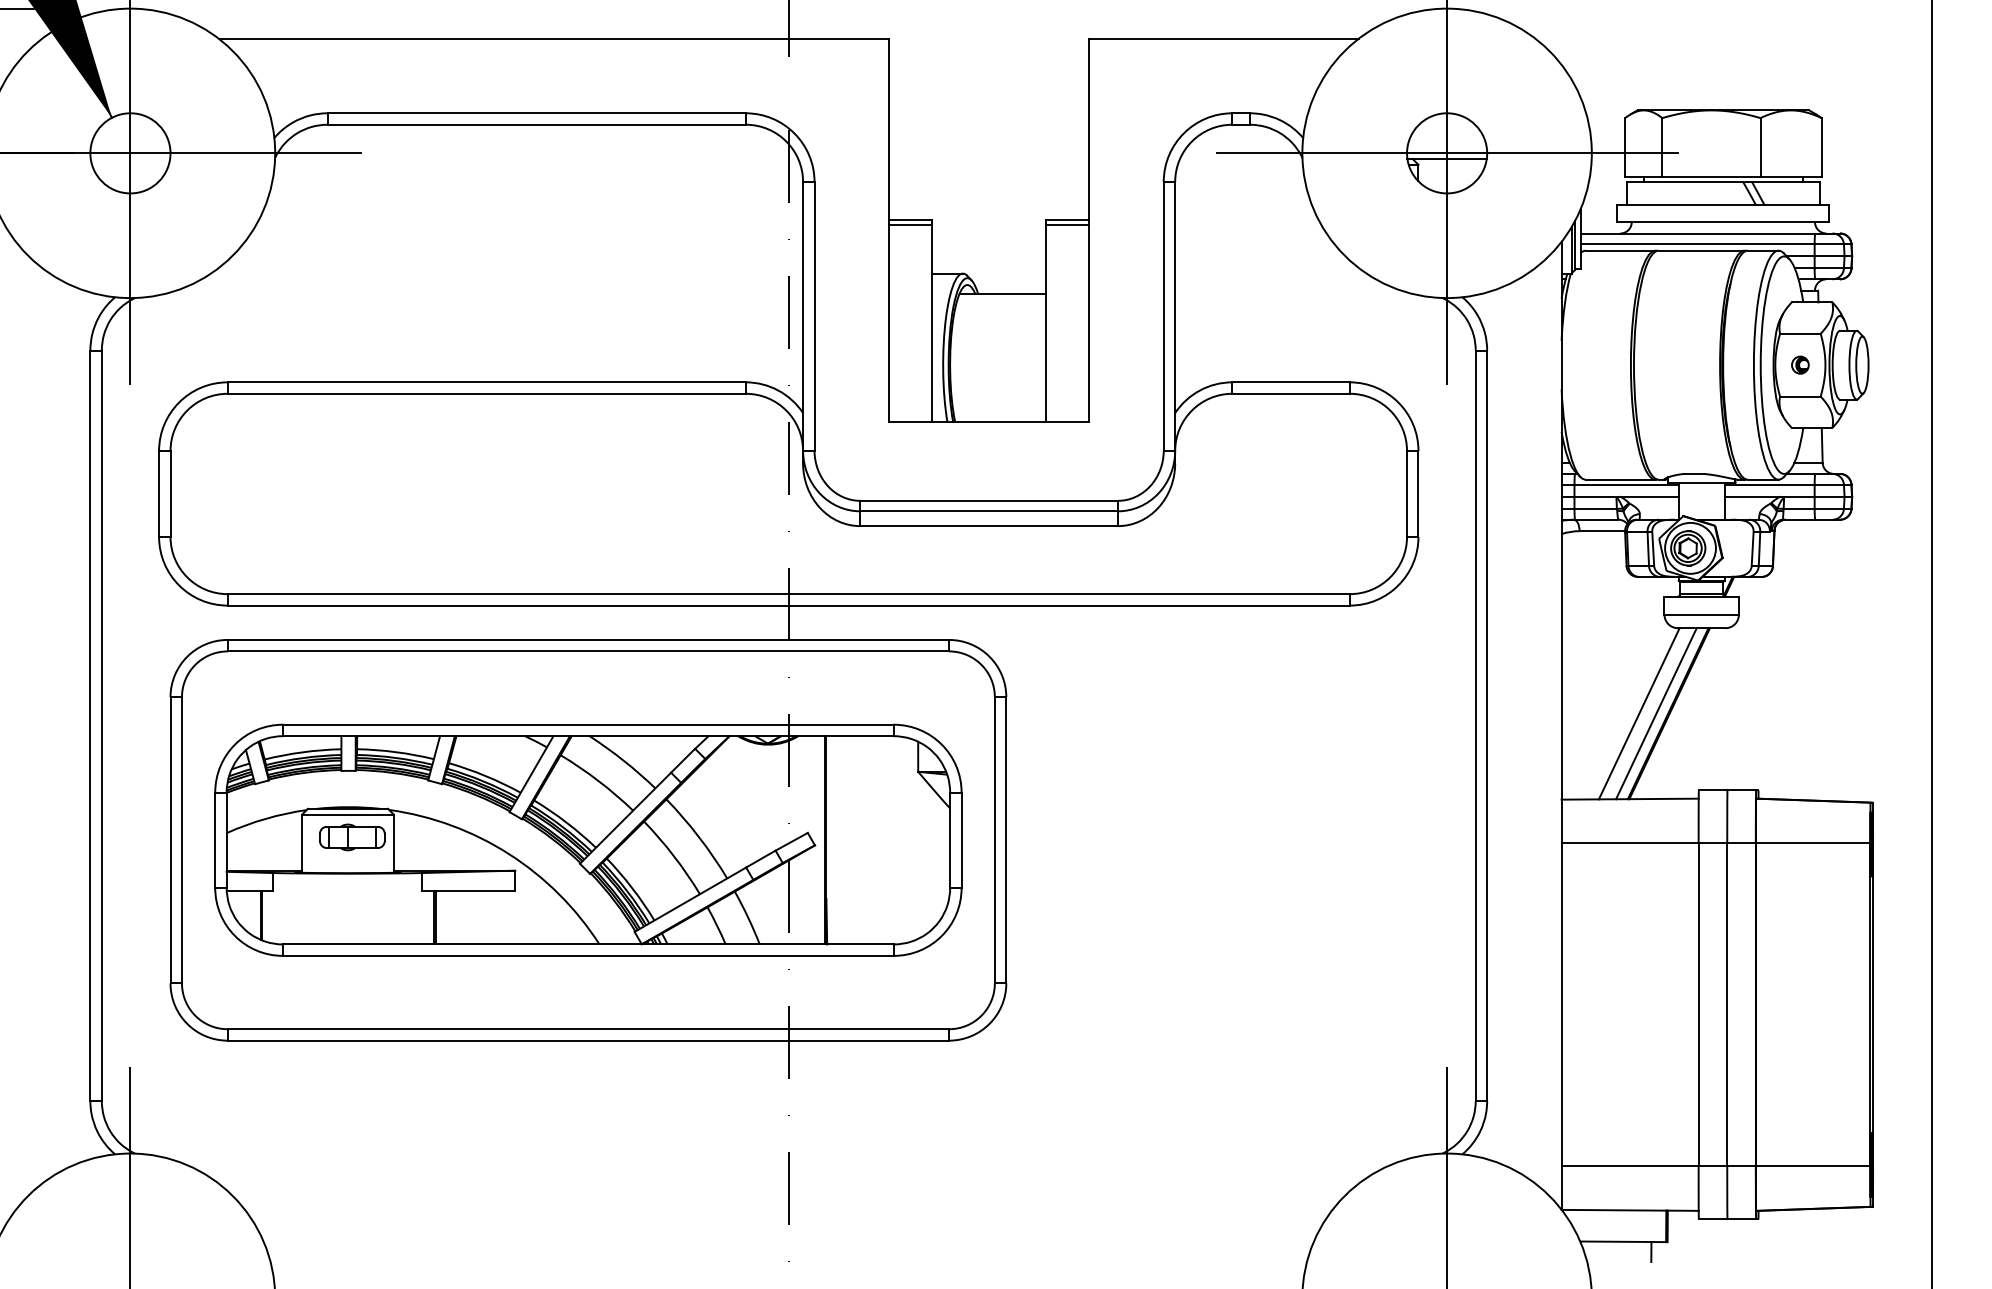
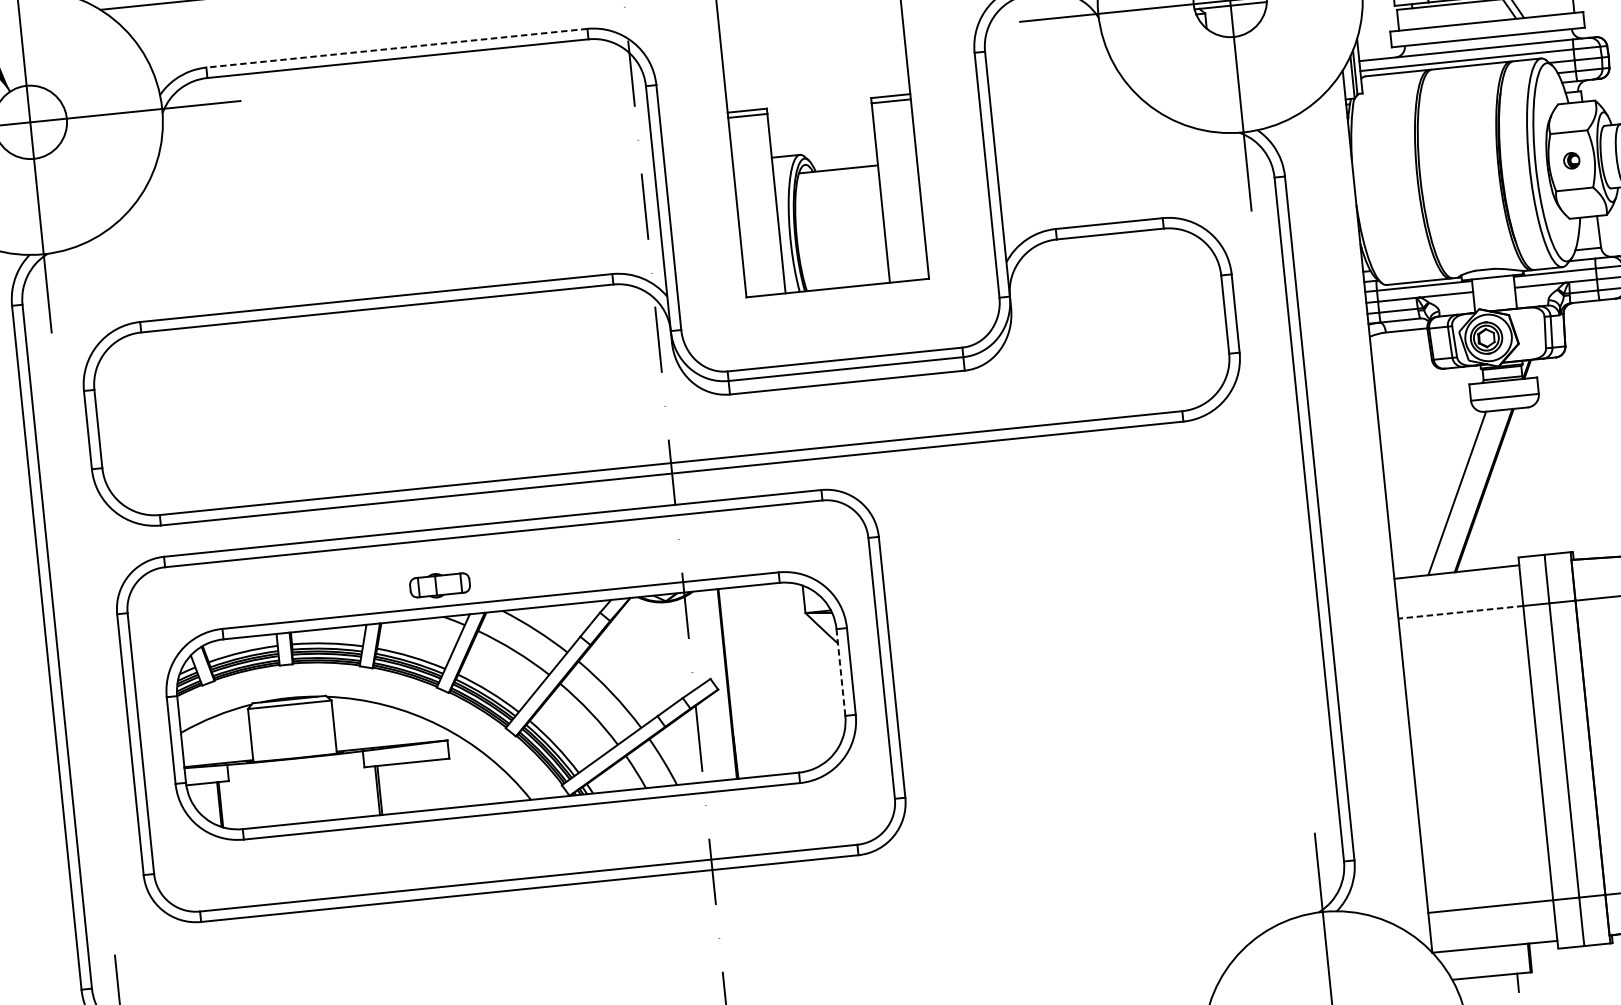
line: (536, 113) -> (396, 48), solid -> dashed
line: (1656, 713) -> (1472, 491), removed
part: (352, 837) -> (440, 585), moved
line: (950, 840) -> (841, 672), solid -> dashed
line: (1630, 843) -> (1461, 612), solid -> dashed

